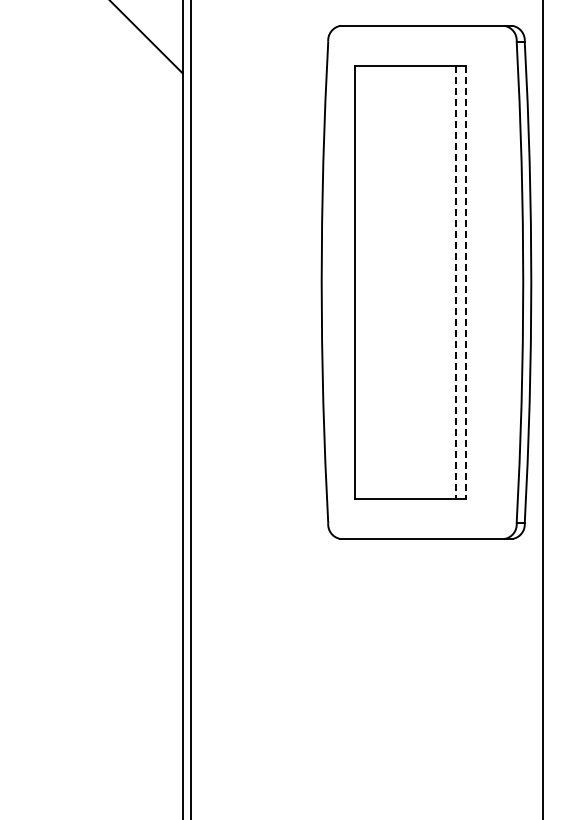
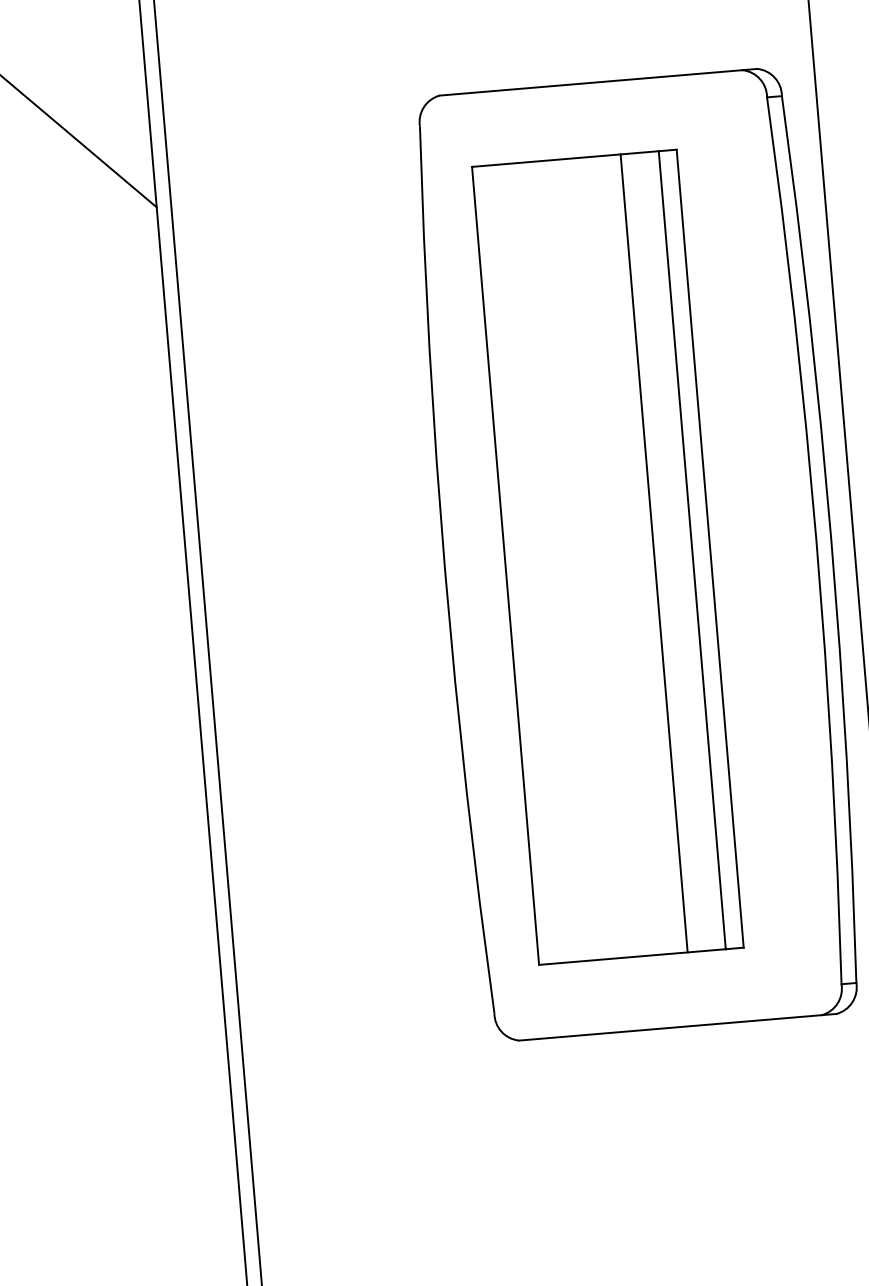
line: (435, 282) -> (654, 553), added
line: (455, 282) -> (691, 550), dashed -> solid
line: (465, 282) -> (710, 548), dashed -> solid

